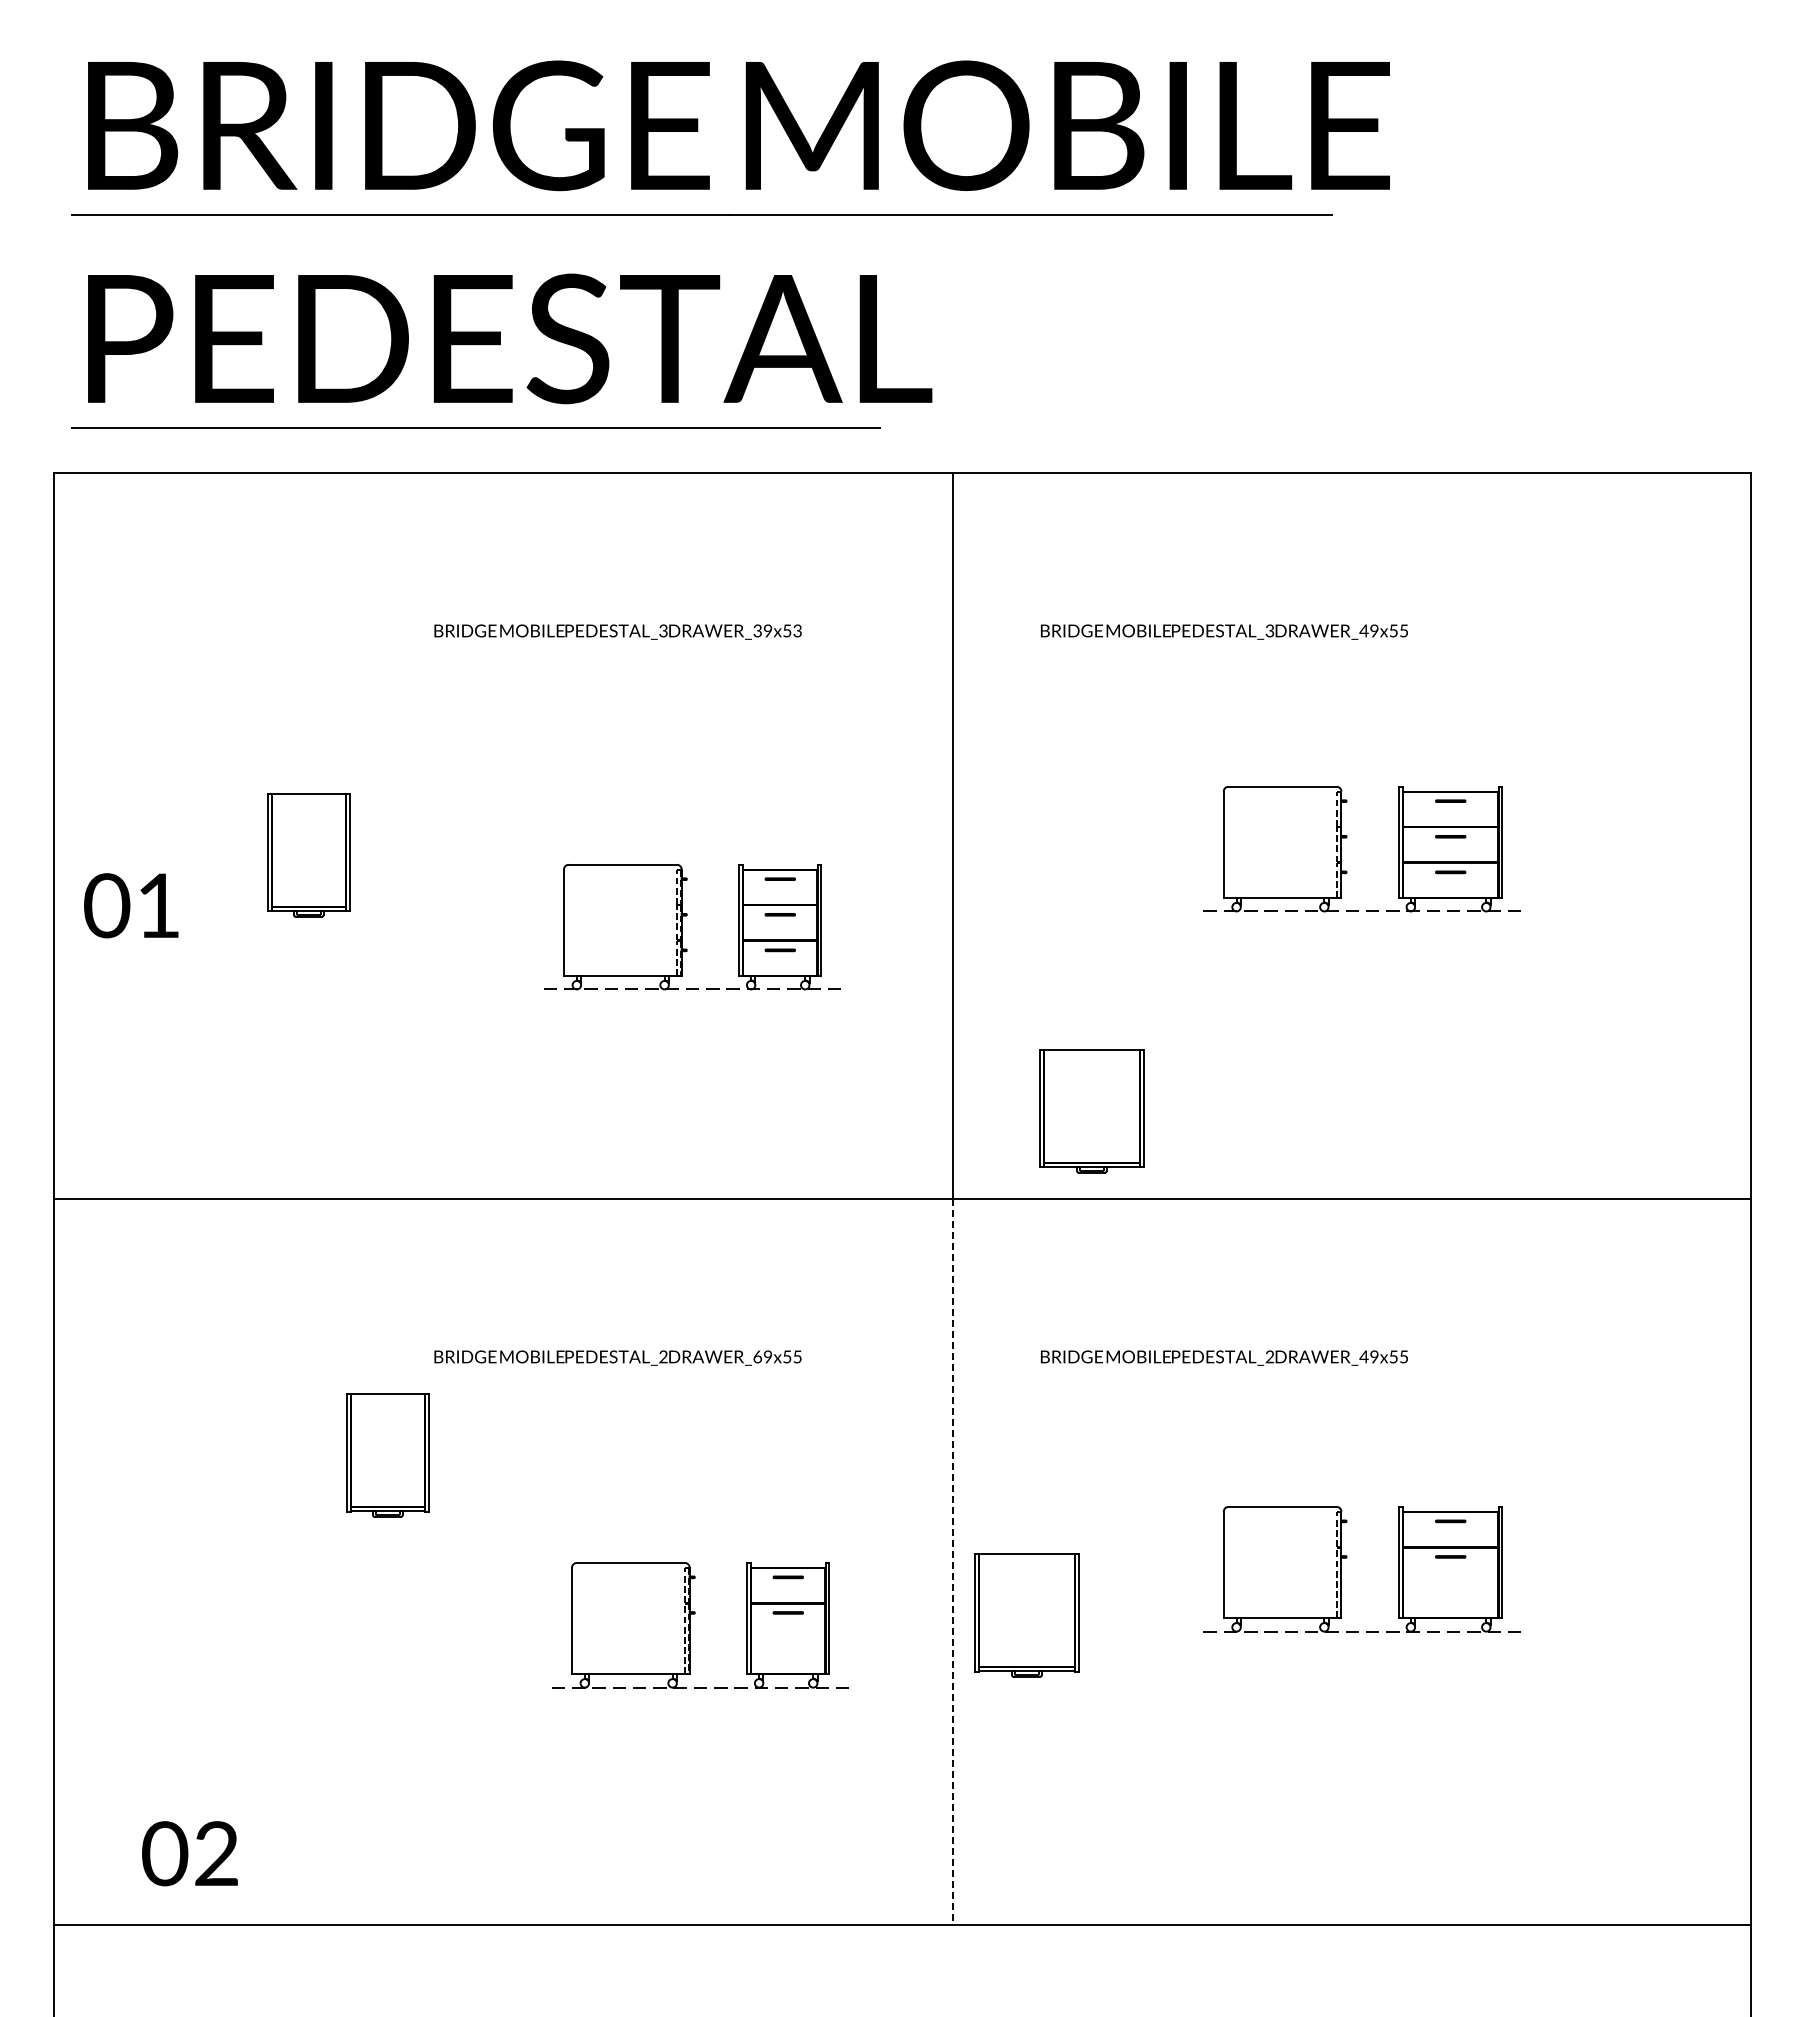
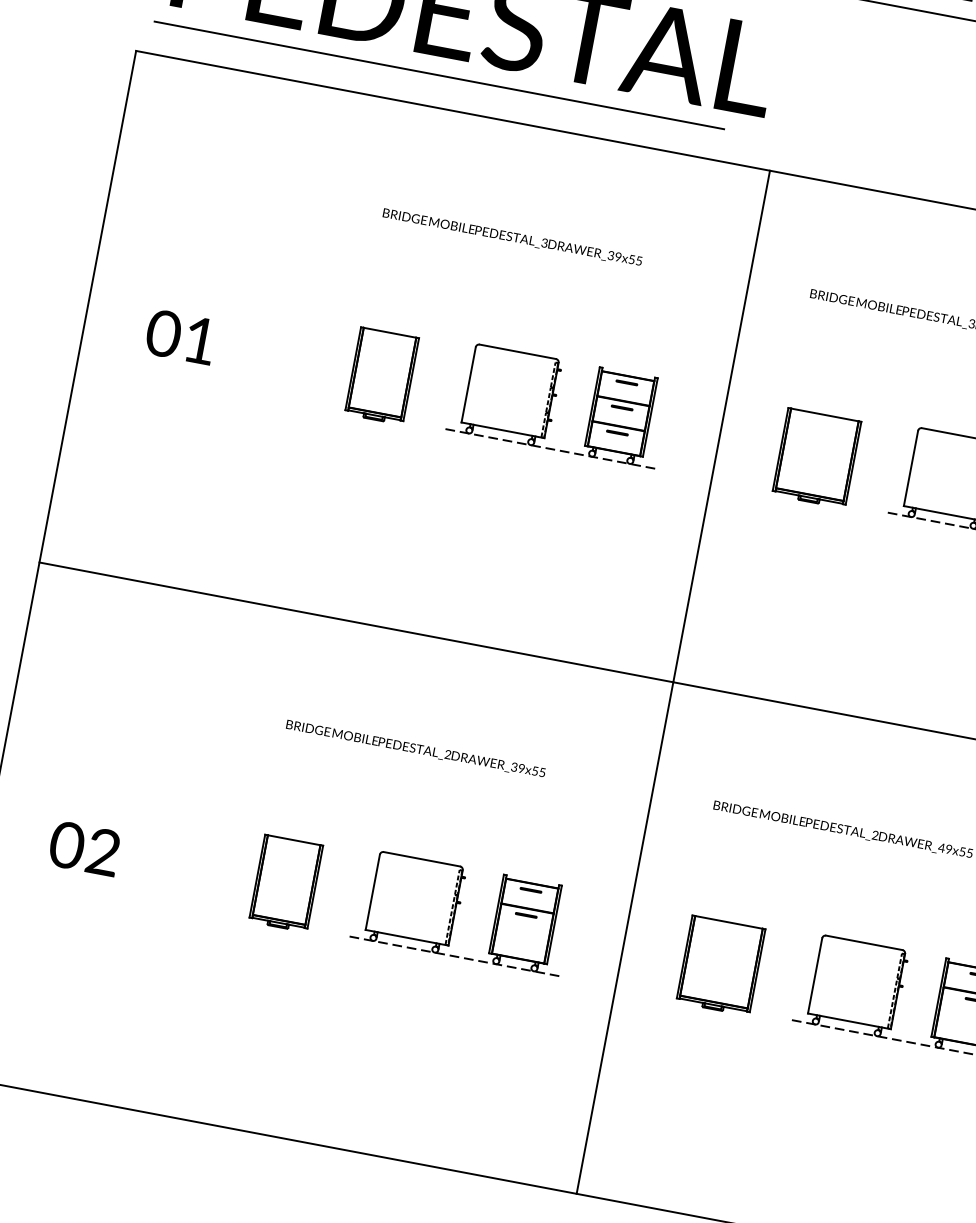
text: (797, 630) -> (639, 260), DRAWER_39x53 -> DRAWER_39x55
part: (308, 855) -> (381, 376), moved
text: (131, 905) -> (181, 336), moved
part: (682, 927) -> (551, 403), moved
part: (1091, 1111) -> (816, 458), moved
text: (757, 1356) -> (514, 766), DRAWER_69x55 -> DRAWER_39x55
part: (387, 1455) -> (285, 883), moved
line: (953, 1562) -> (625, 938), dashed -> solid
part: (1026, 1615) -> (720, 965), moved
part: (690, 1625) -> (455, 911), moved
text: (189, 1853) -> (84, 848), moved

